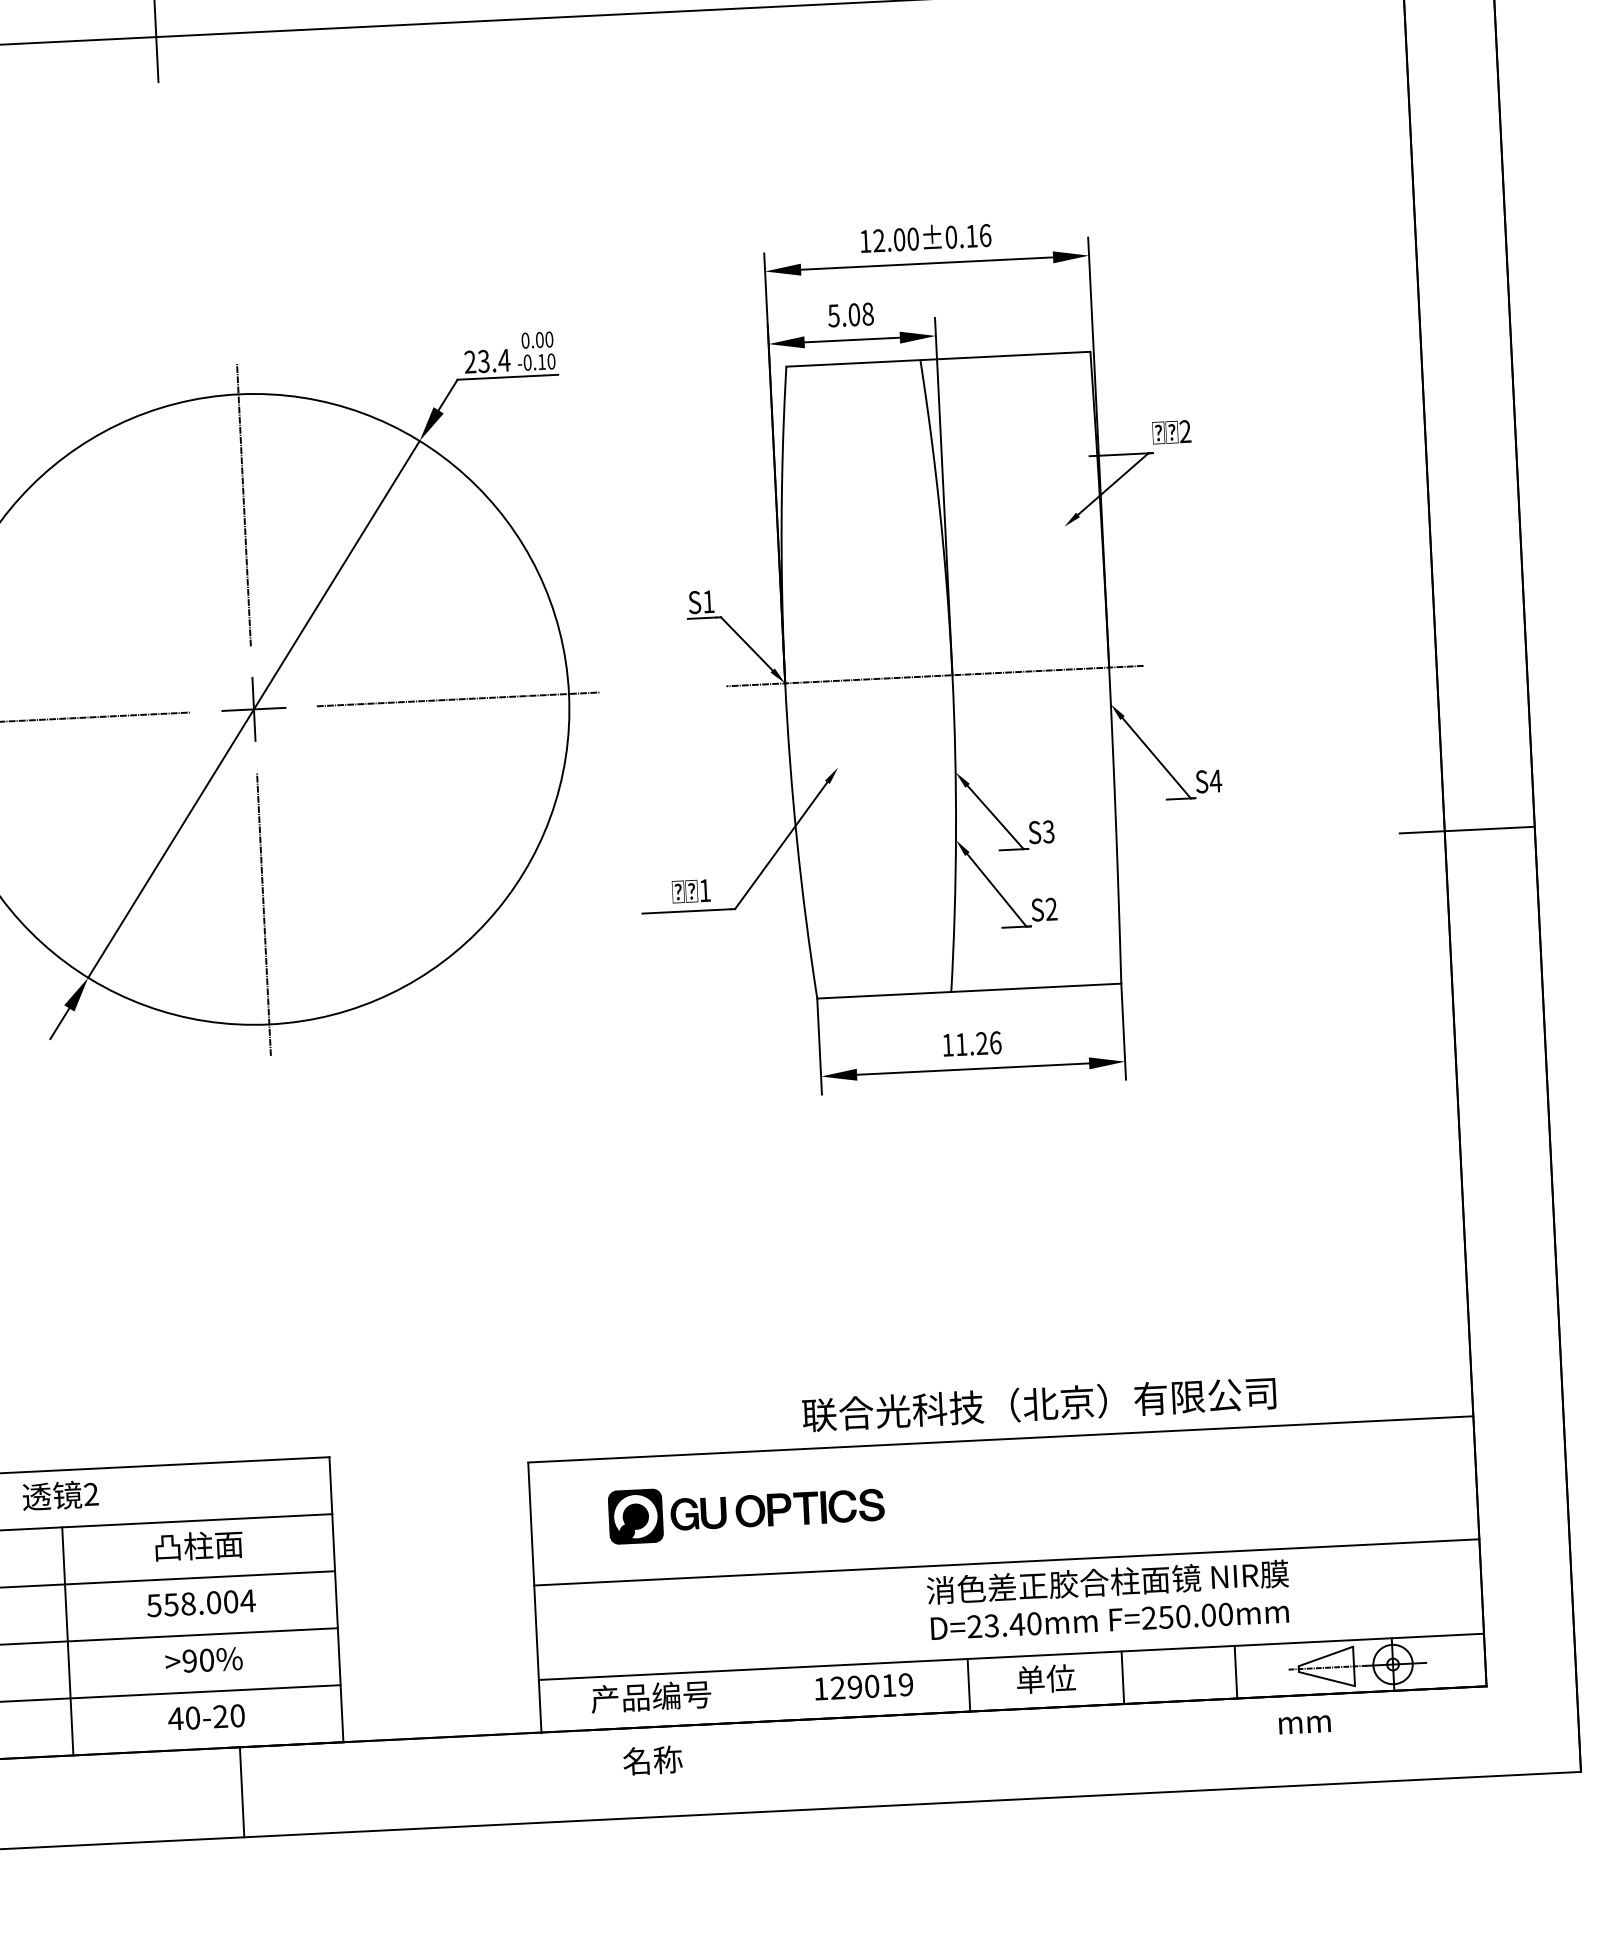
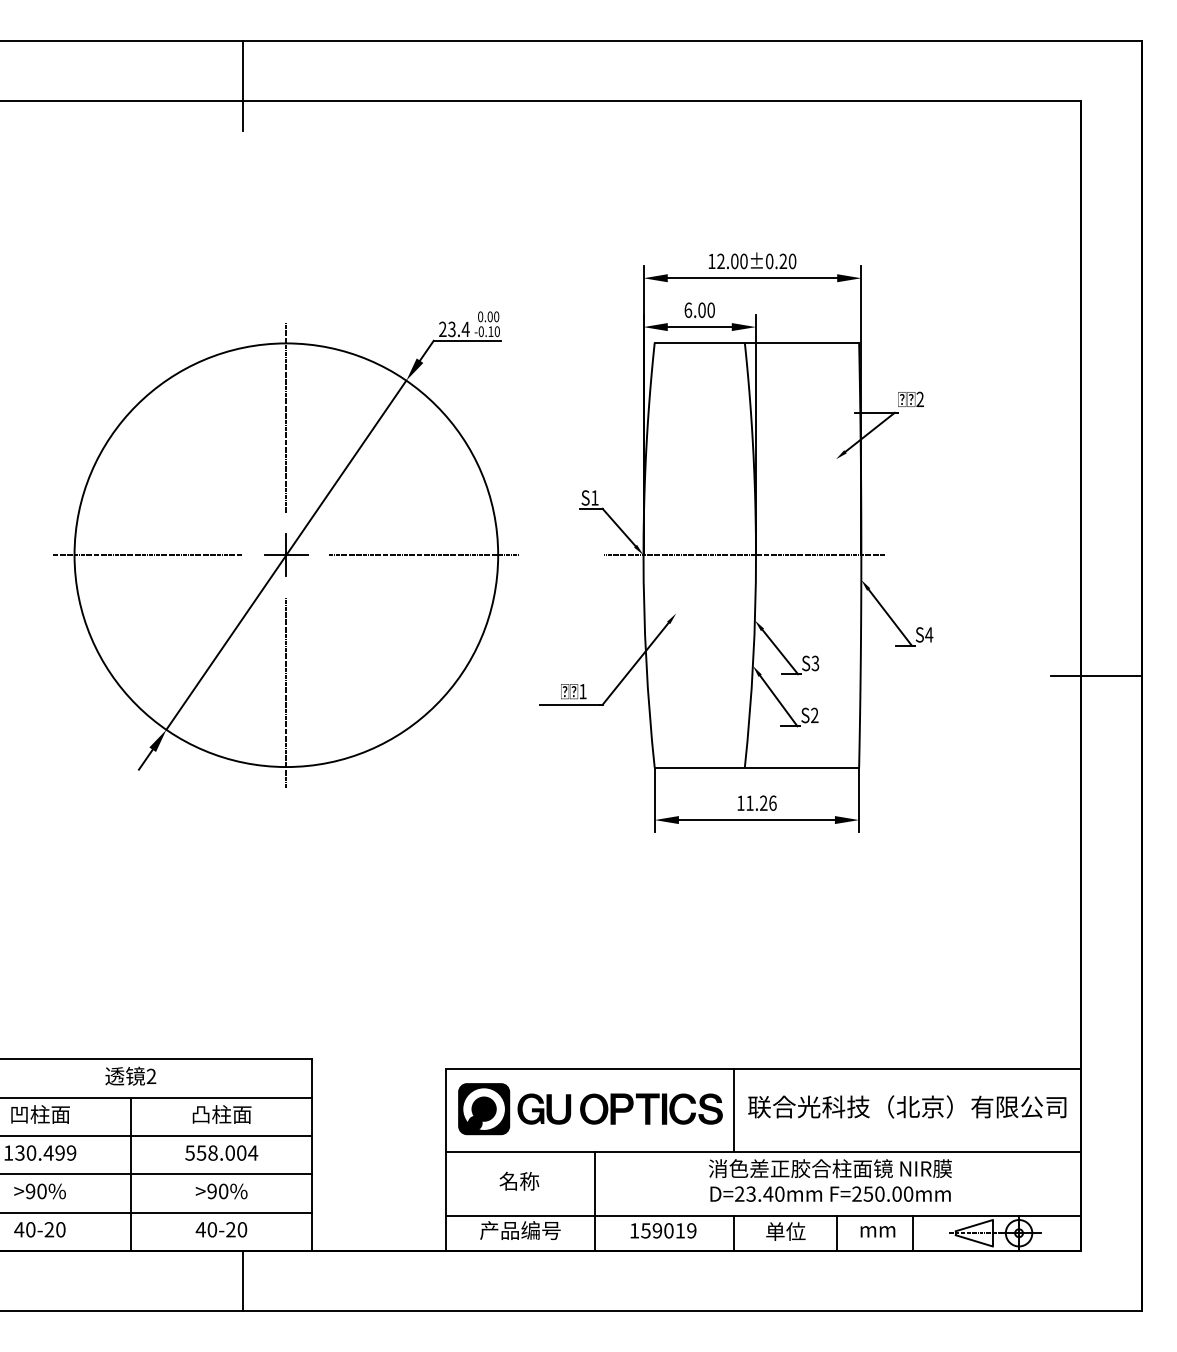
text: (977, 234) -> (787, 260), 12.00±0.16 -> 12.00±0.20
text: (850, 313) -> (699, 309), 5.08 -> 6.00
text: (1039, 1403) -> (907, 1106), moved
line: (959, 1502) -> (733, 1110), added
part: (746, 1511) -> (590, 1109), size x1.43
line: (760, 1648) -> (595, 1201), added
text: (837, 1687) -> (645, 1230), 129019 -> 159019
text: (1304, 1724) -> (877, 1231), moved
text: (652, 1759) -> (519, 1180), moved

